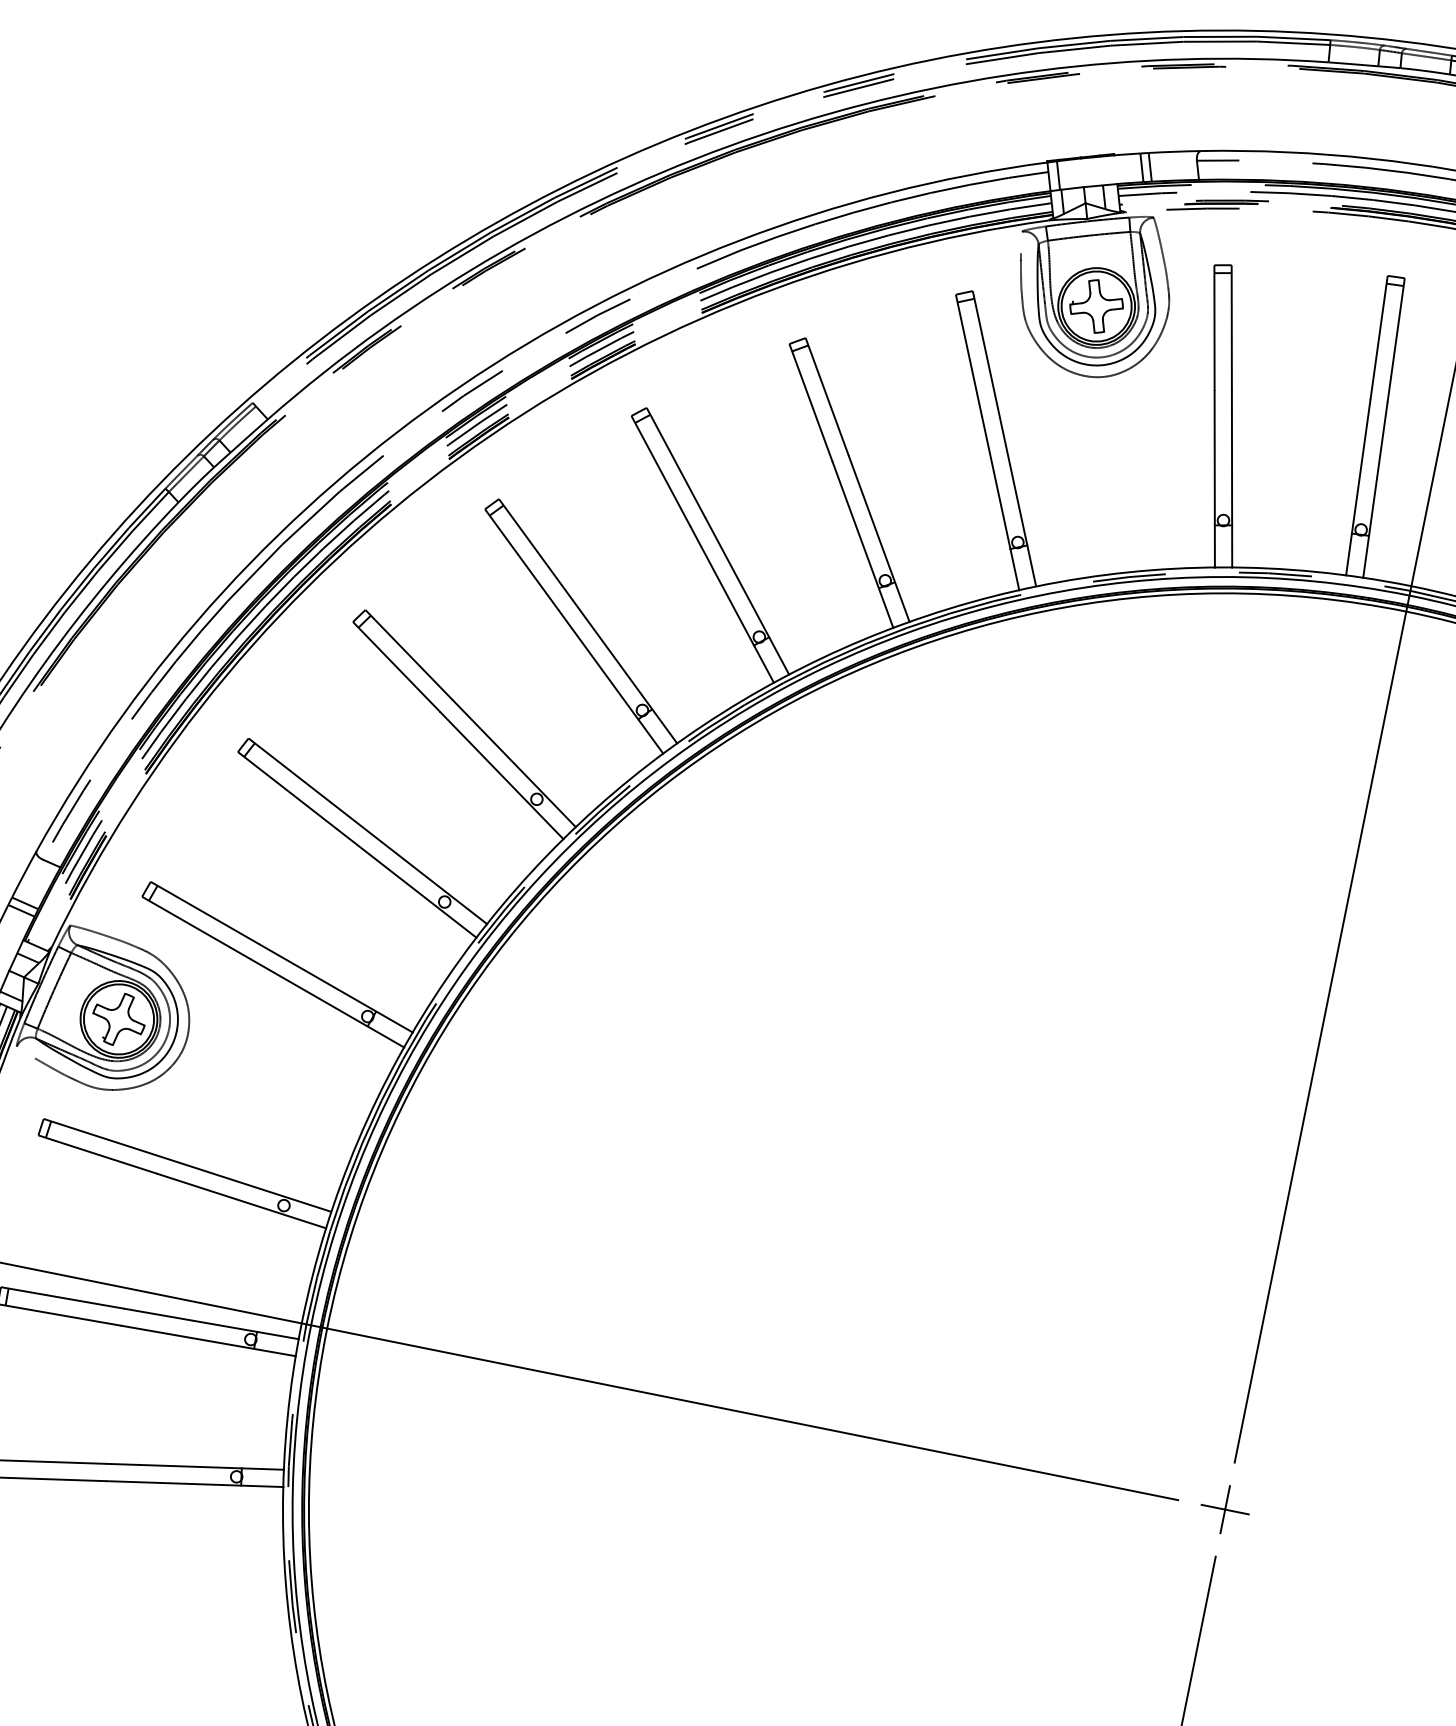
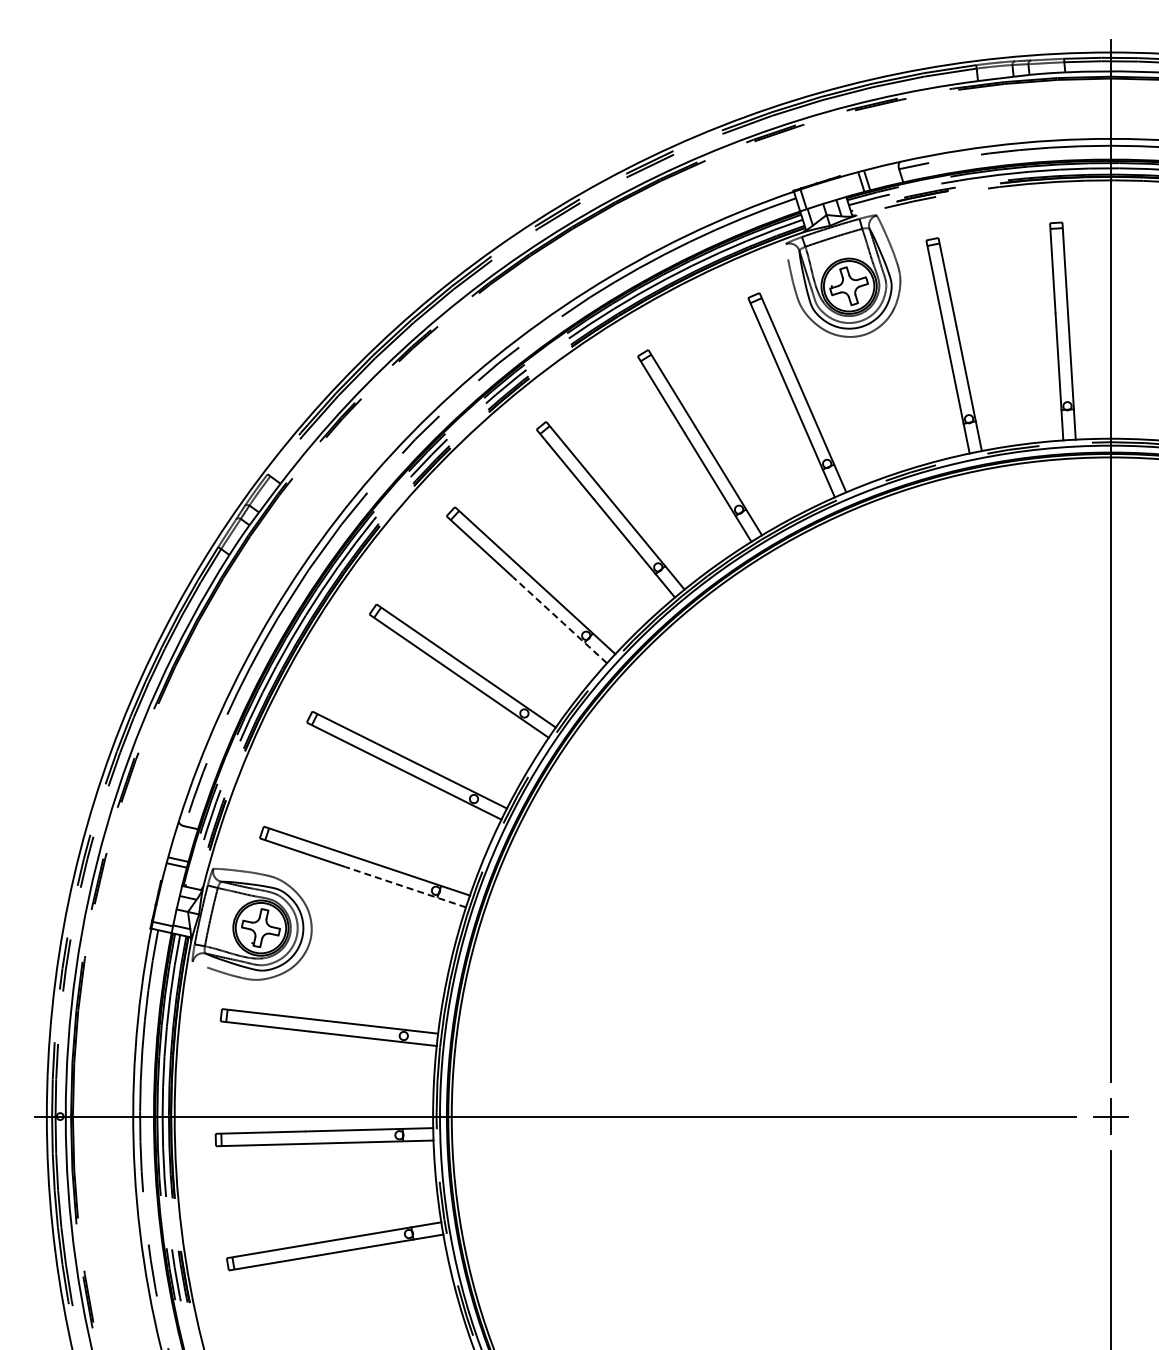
line: (611, 682) -> (560, 620), solid -> dashed
line: (327, 1003) -> (405, 887), solid -> dashed

